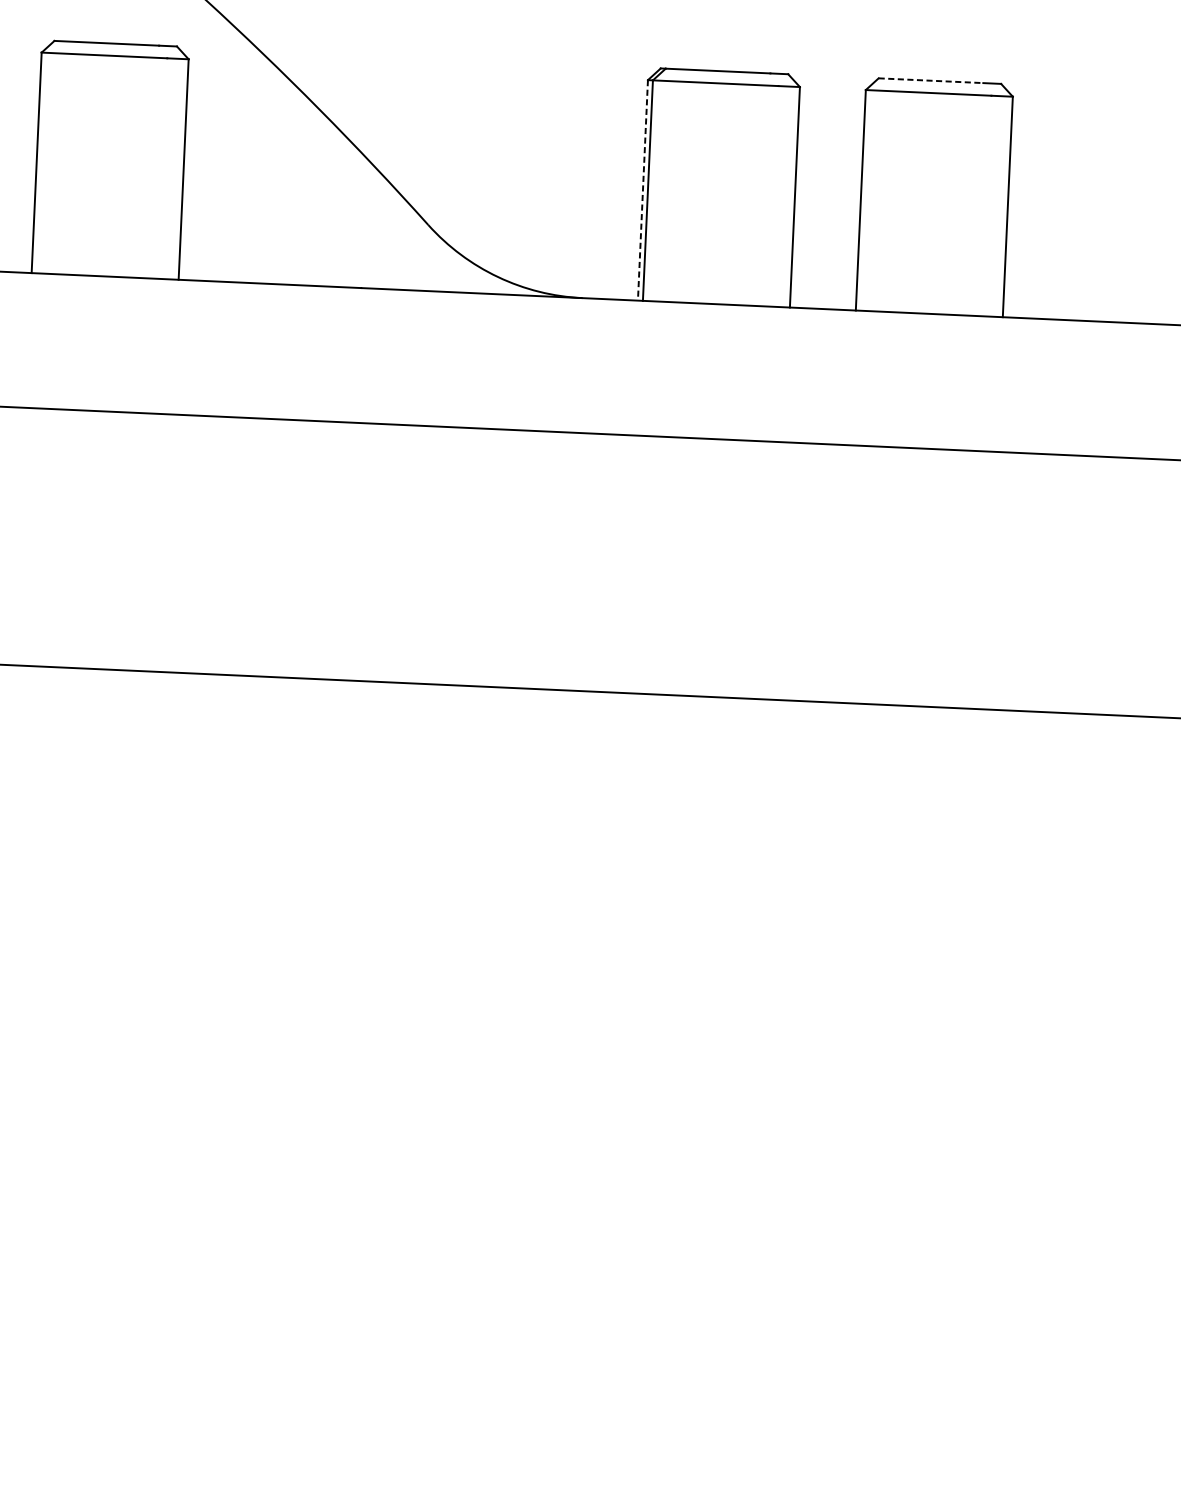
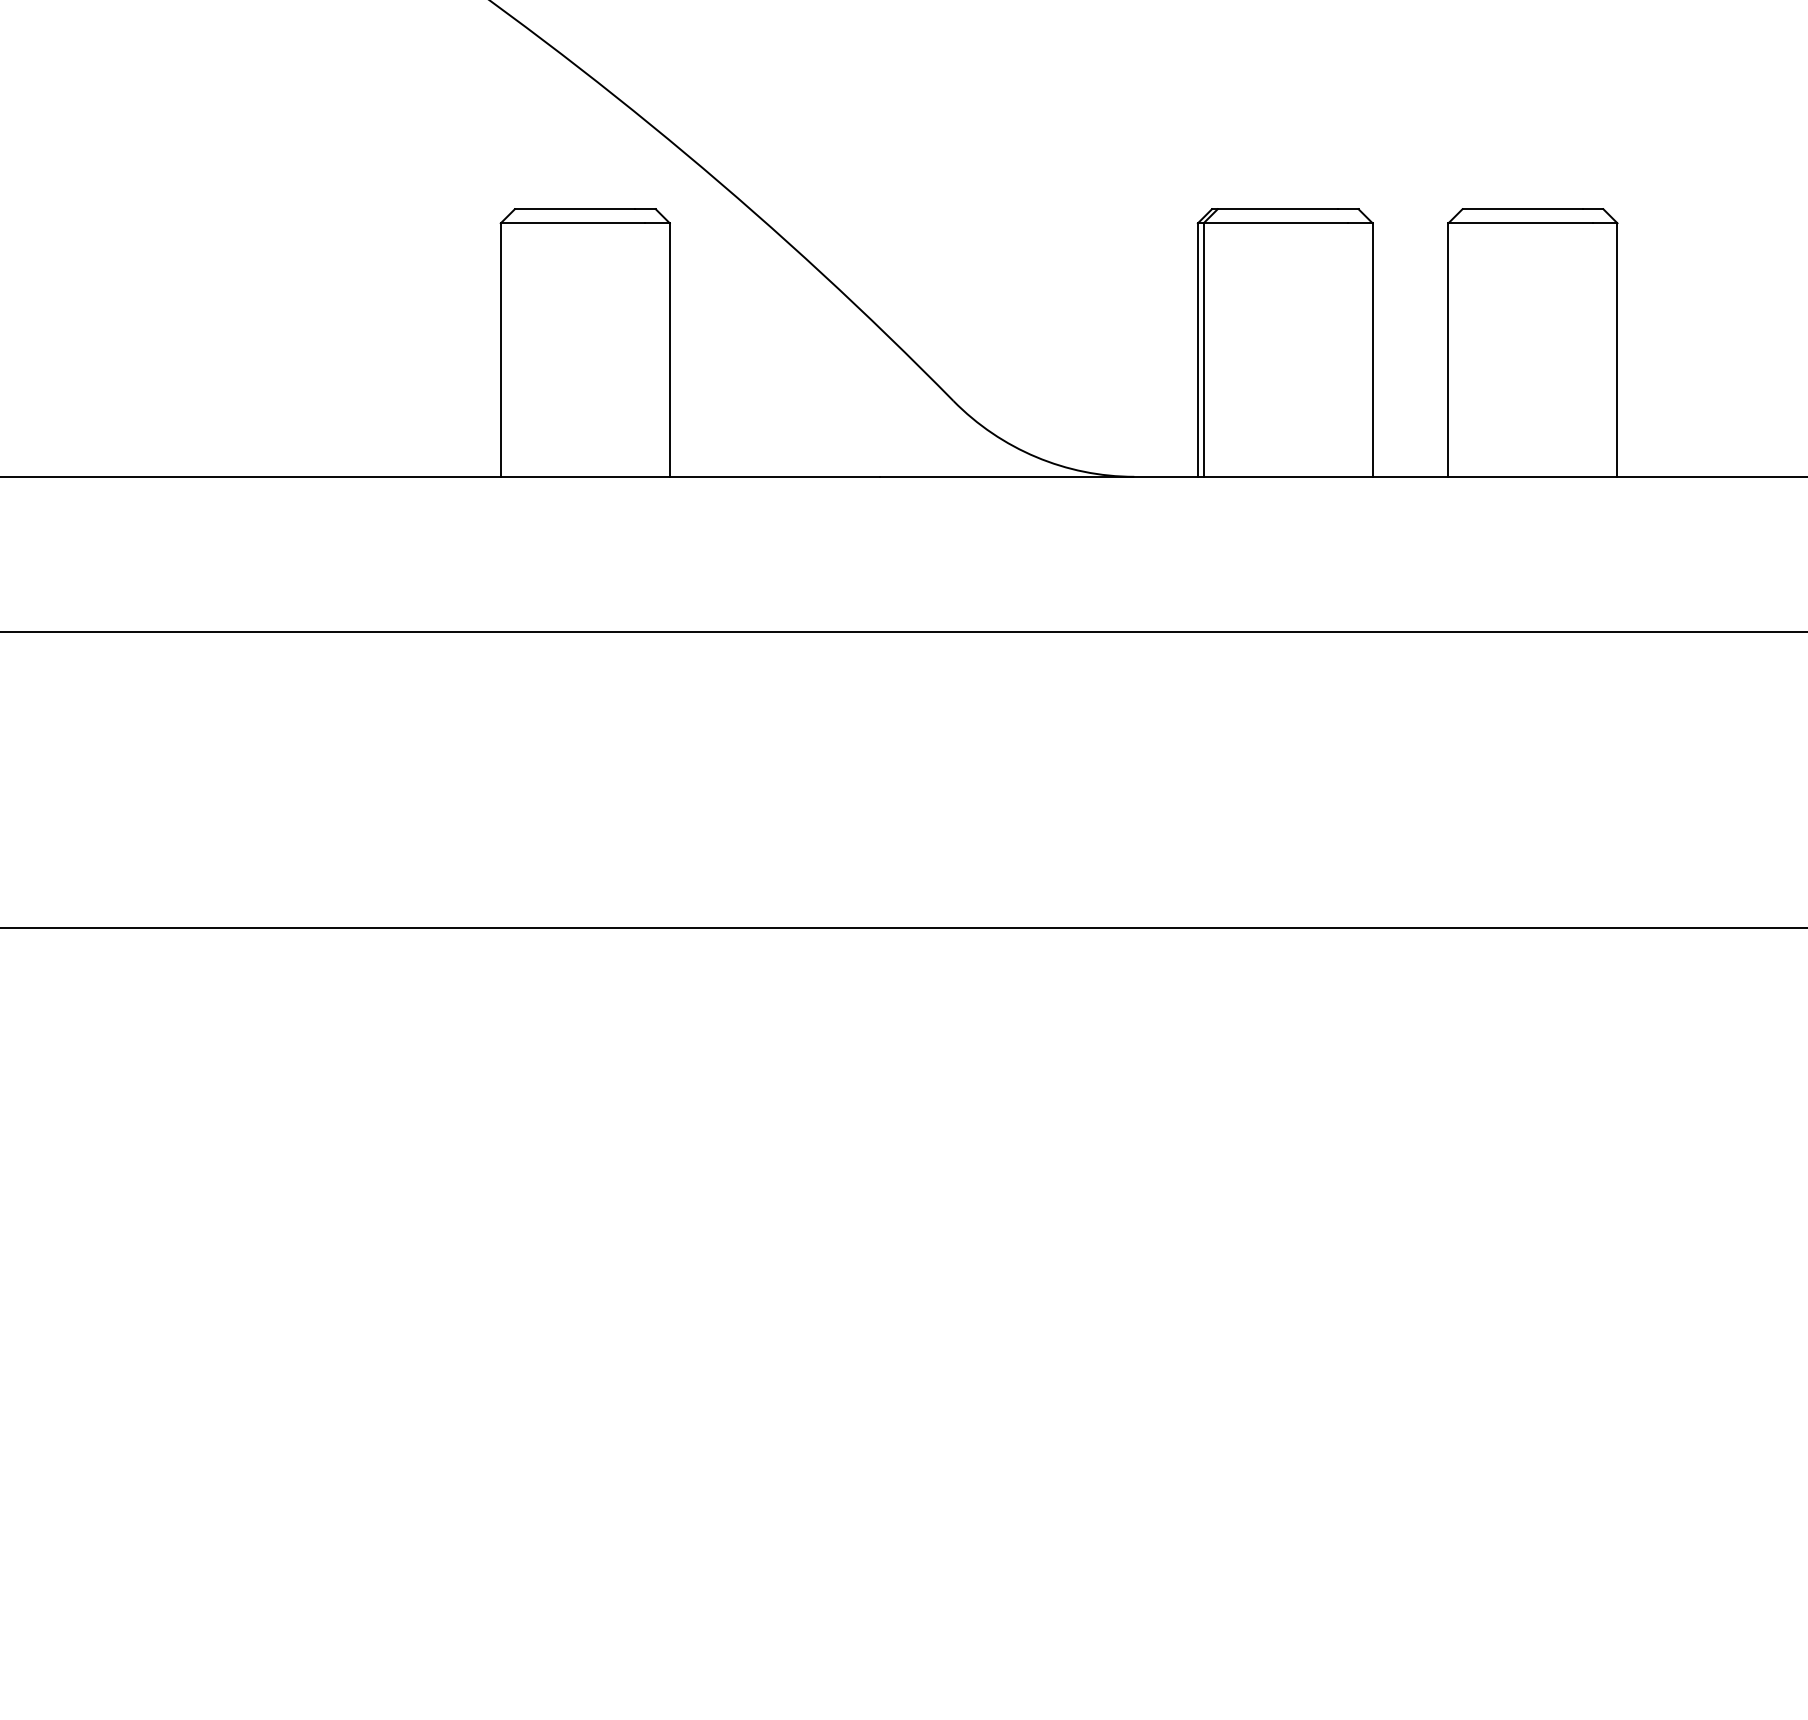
line: (931, 81) -> (1523, 209), dashed -> solid
line: (642, 190) -> (1197, 350), dashed -> solid

